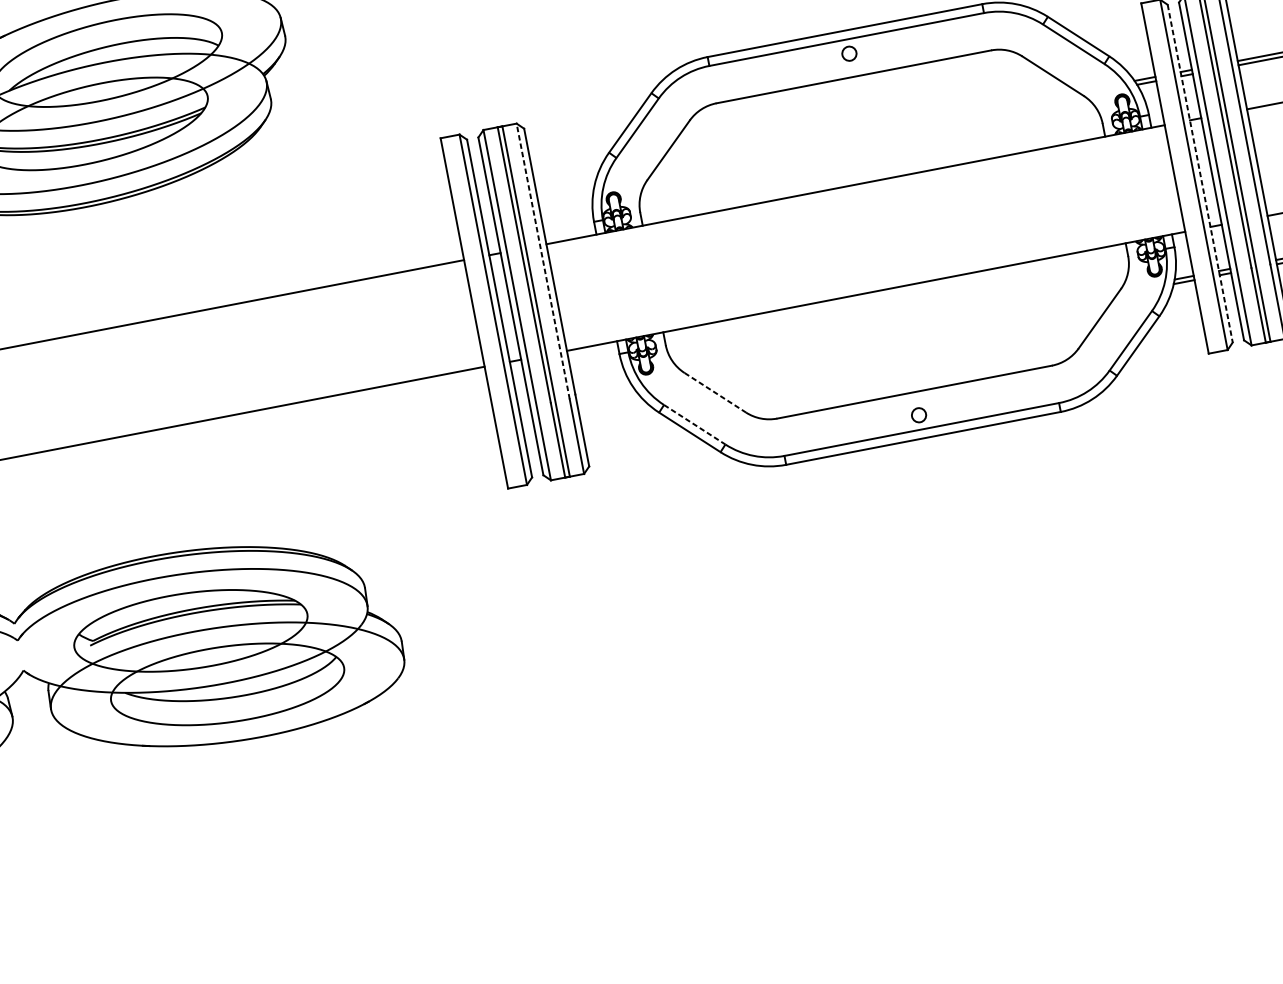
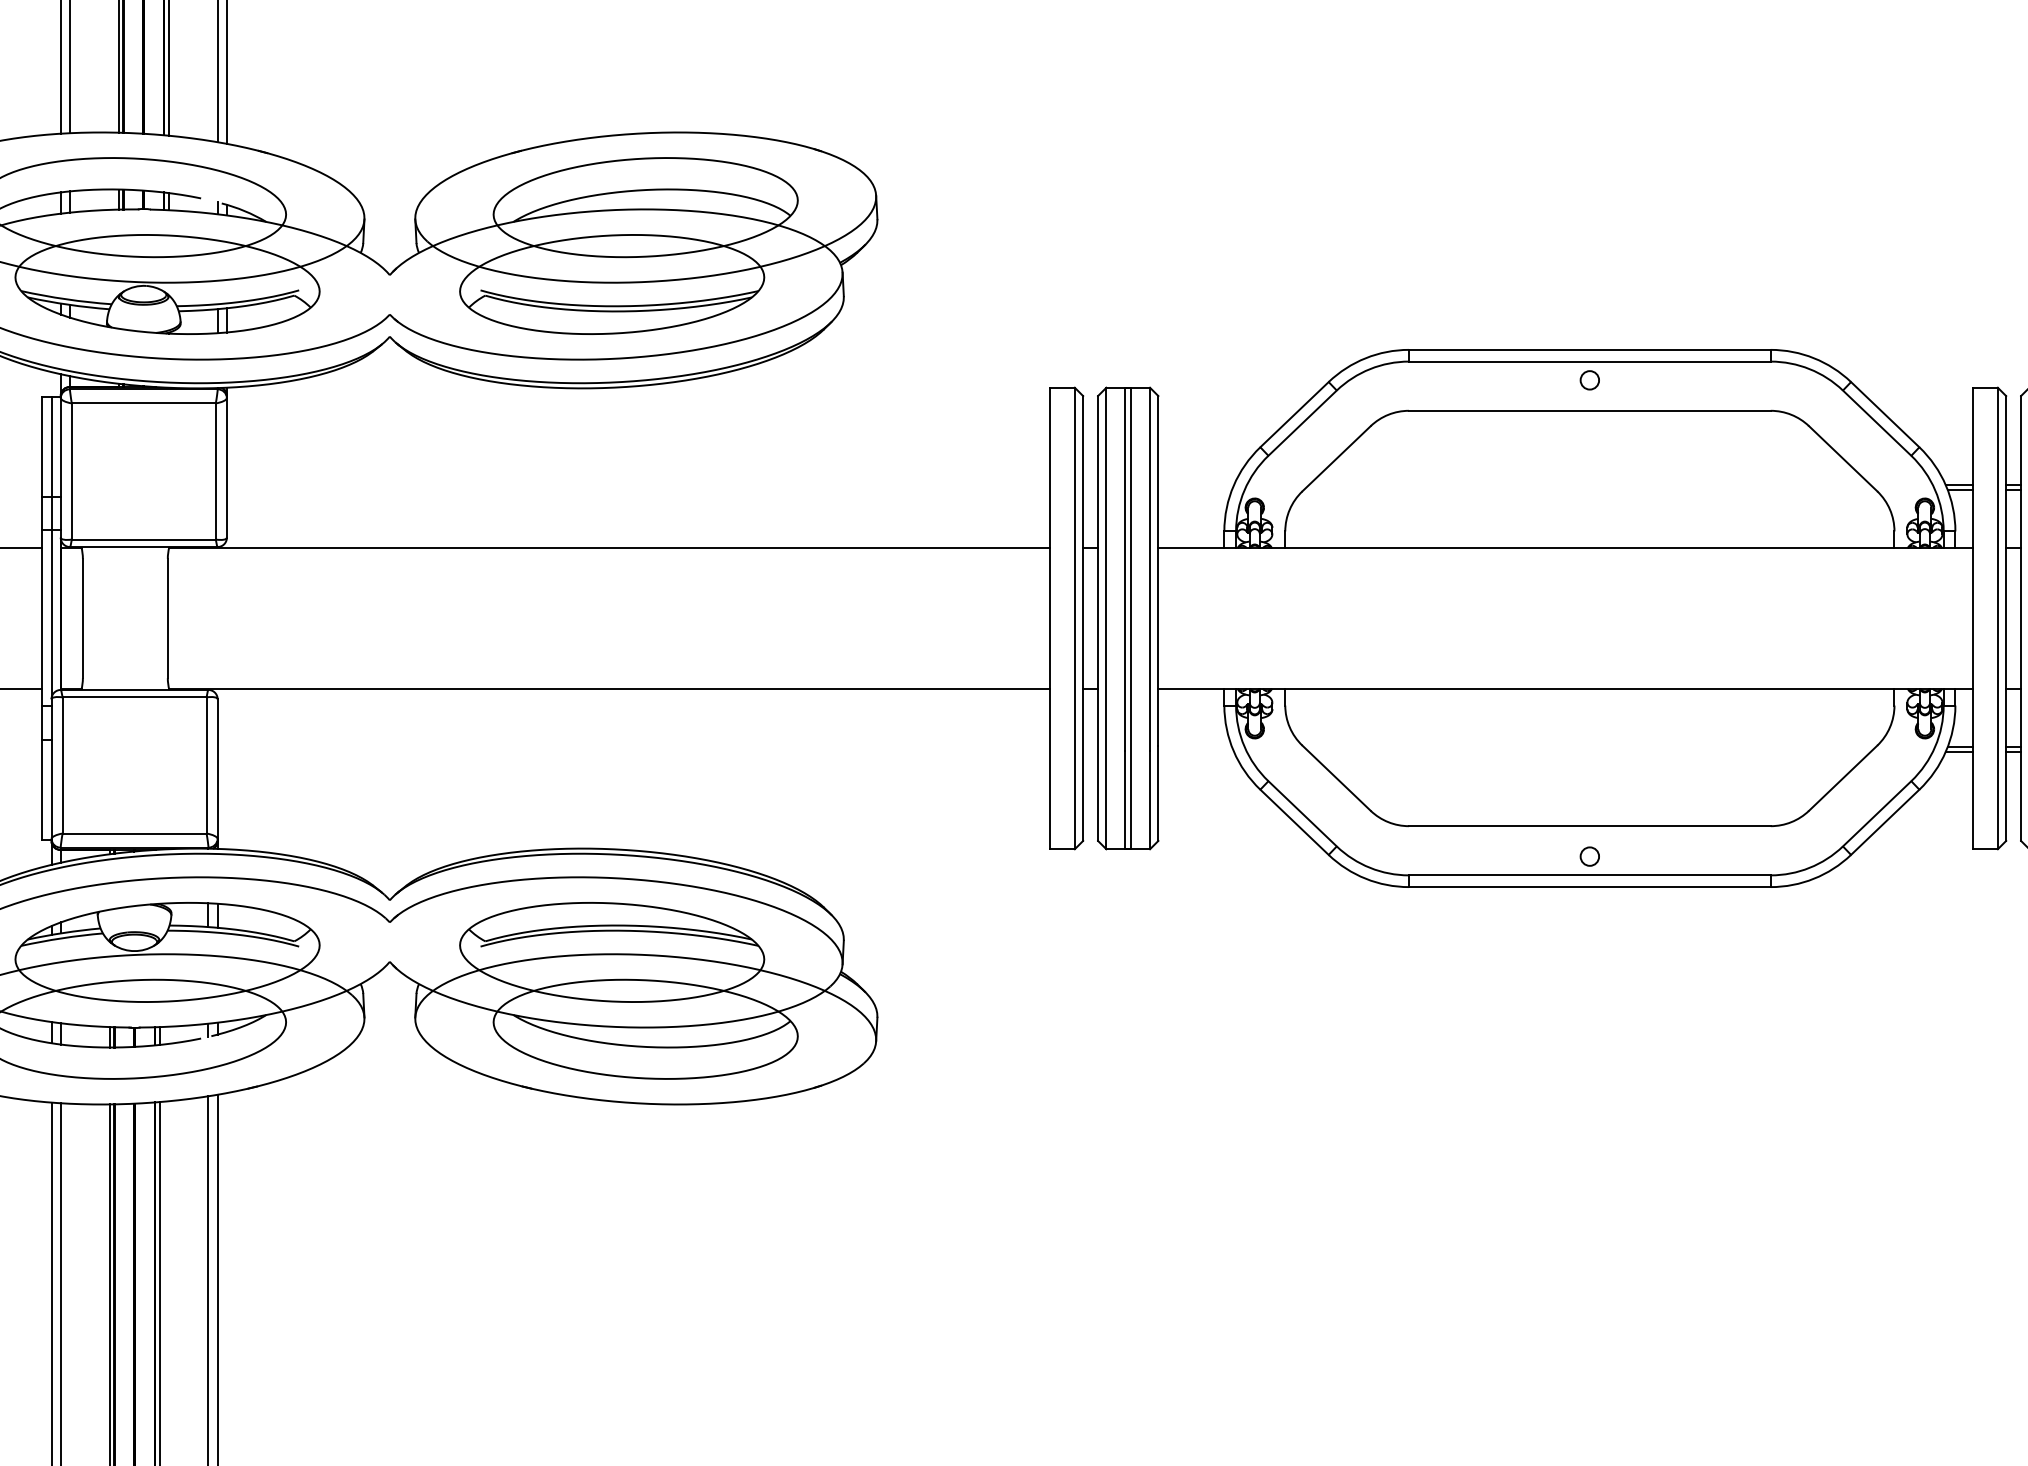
line: (1200, 174) -> (2006, 619), dashed -> solid
line: (543, 261) -> (1150, 569), dashed -> solid
line: (715, 392) -> (1336, 778), dashed -> solid
line: (694, 425) -> (1302, 814), dashed -> solid

